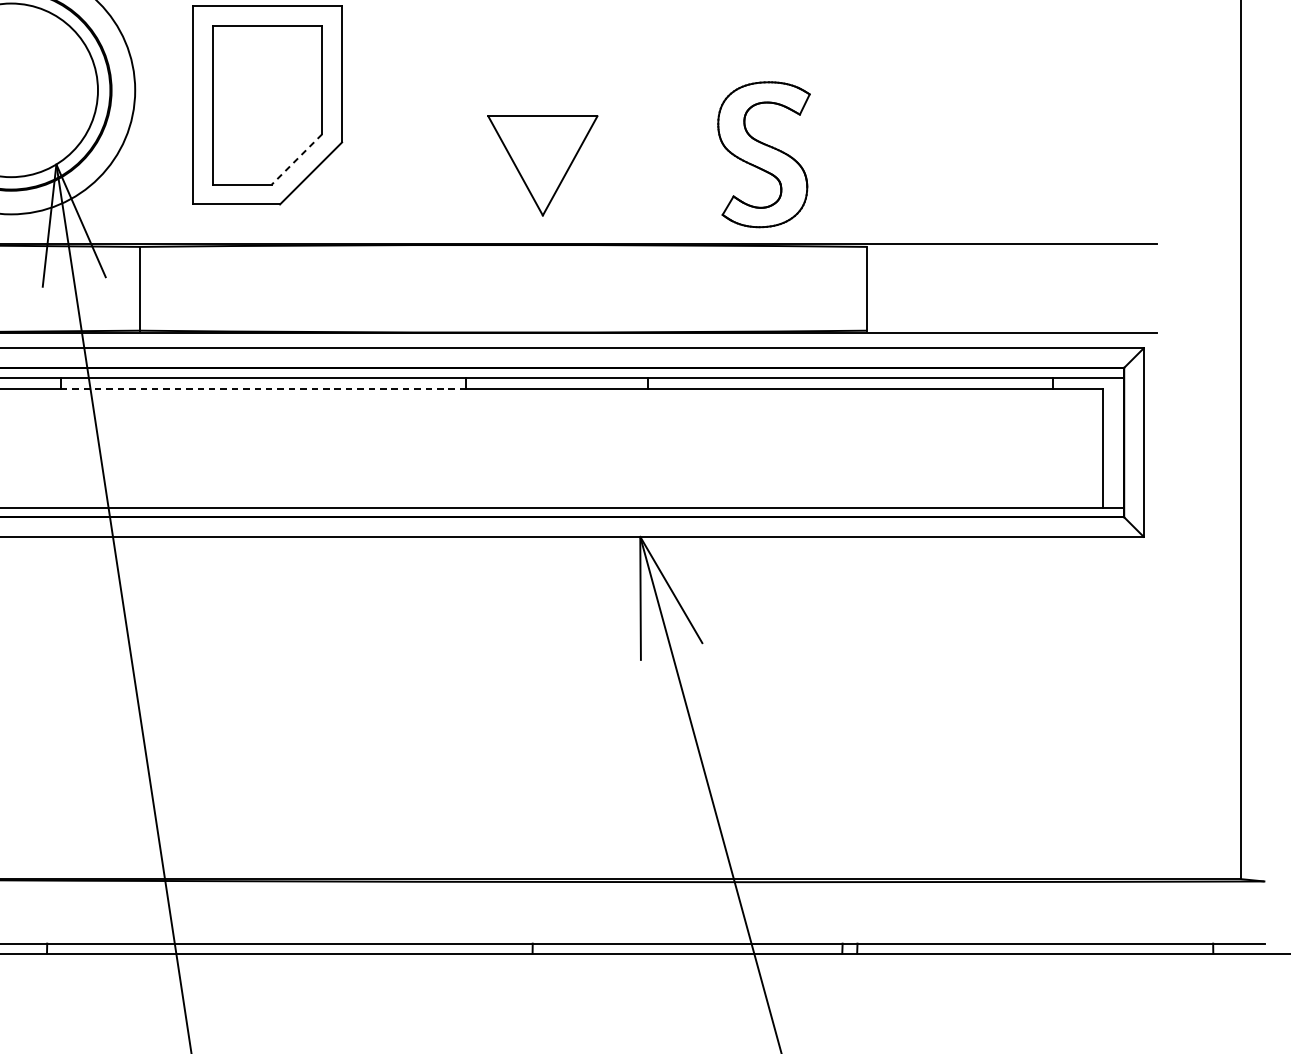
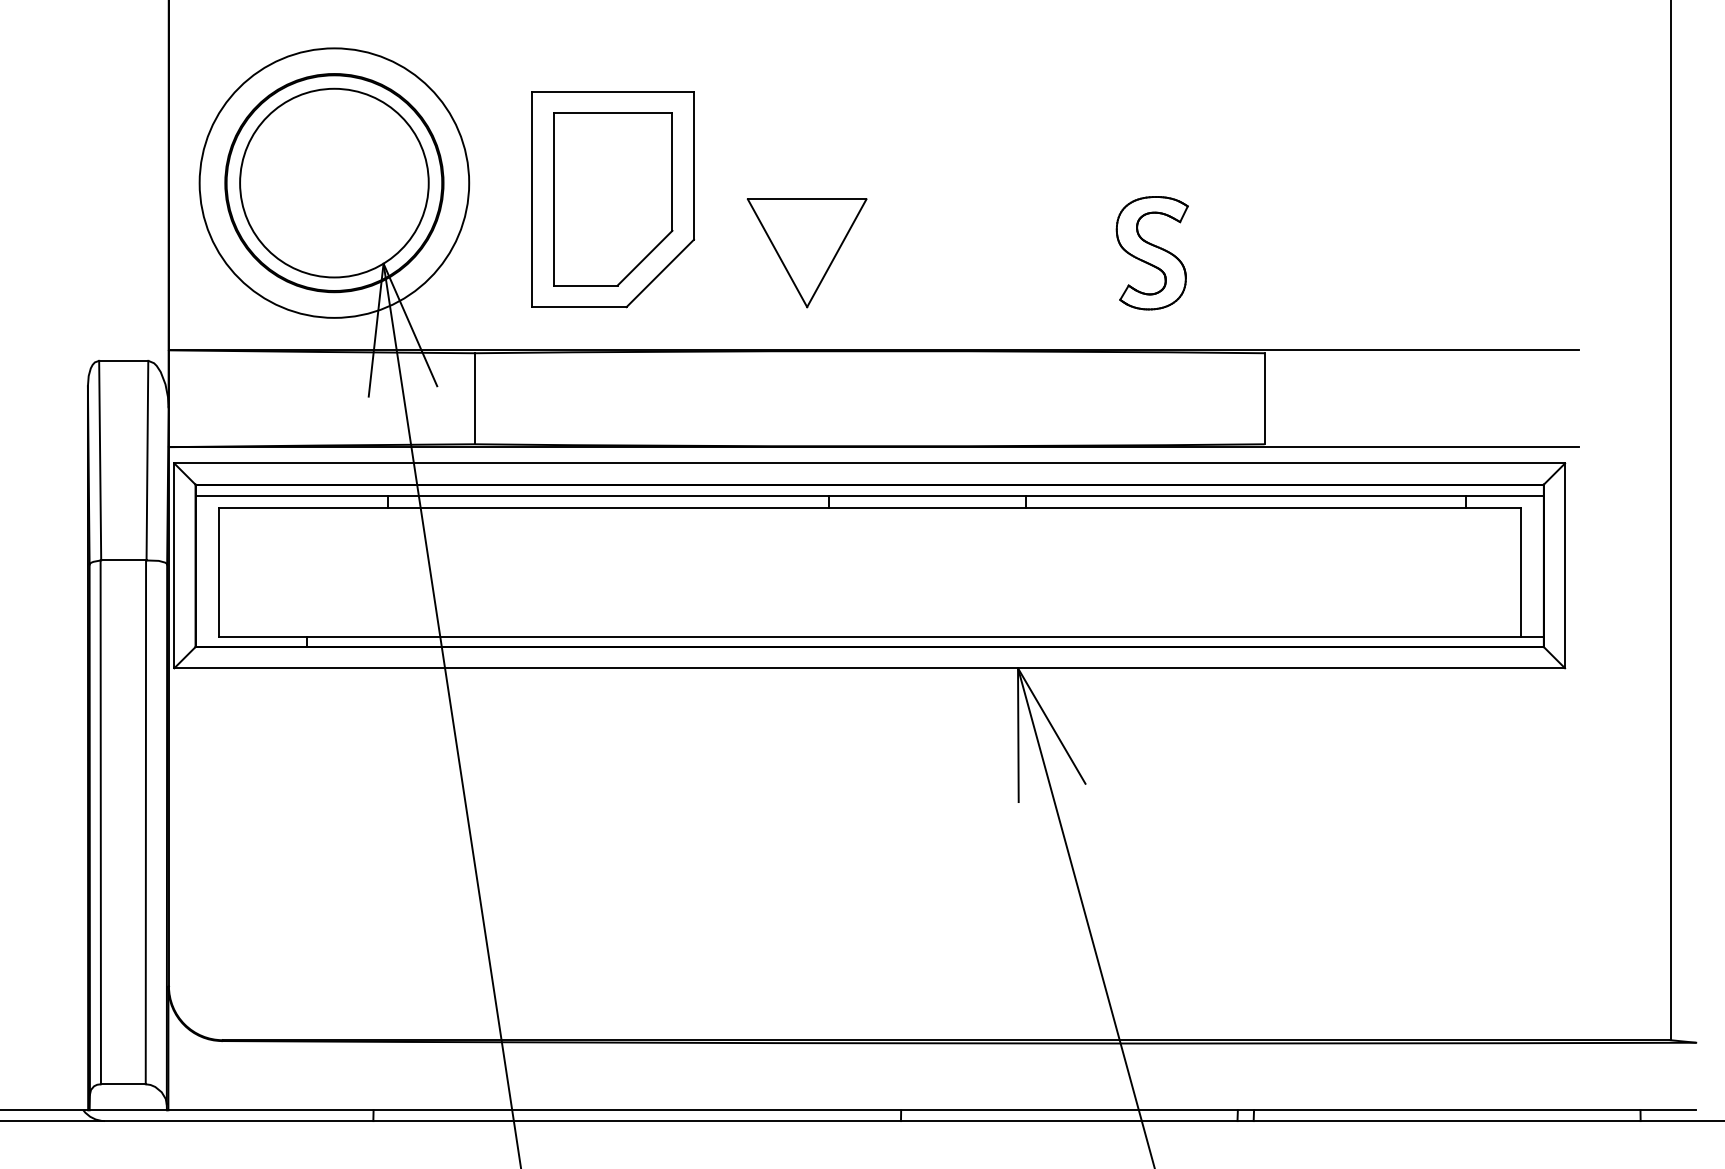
part: (763, 155) -> (1151, 253), size x0.71
line: (297, 159) -> (645, 258), dashed -> solid
part: (542, 166) -> (806, 253), moved
line: (263, 388) -> (608, 507), dashed -> solid

